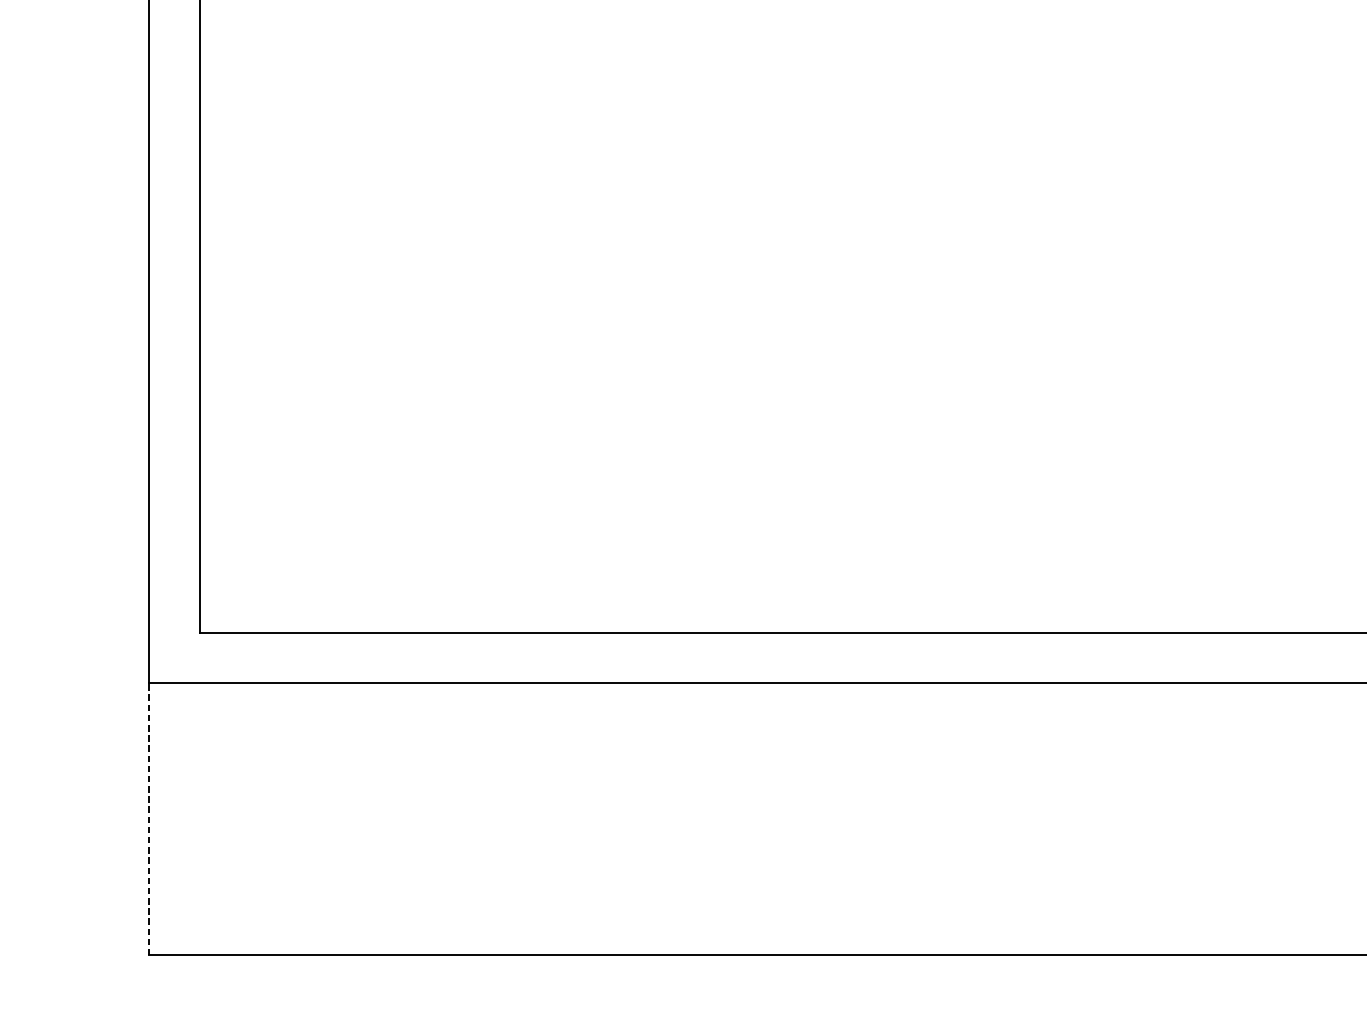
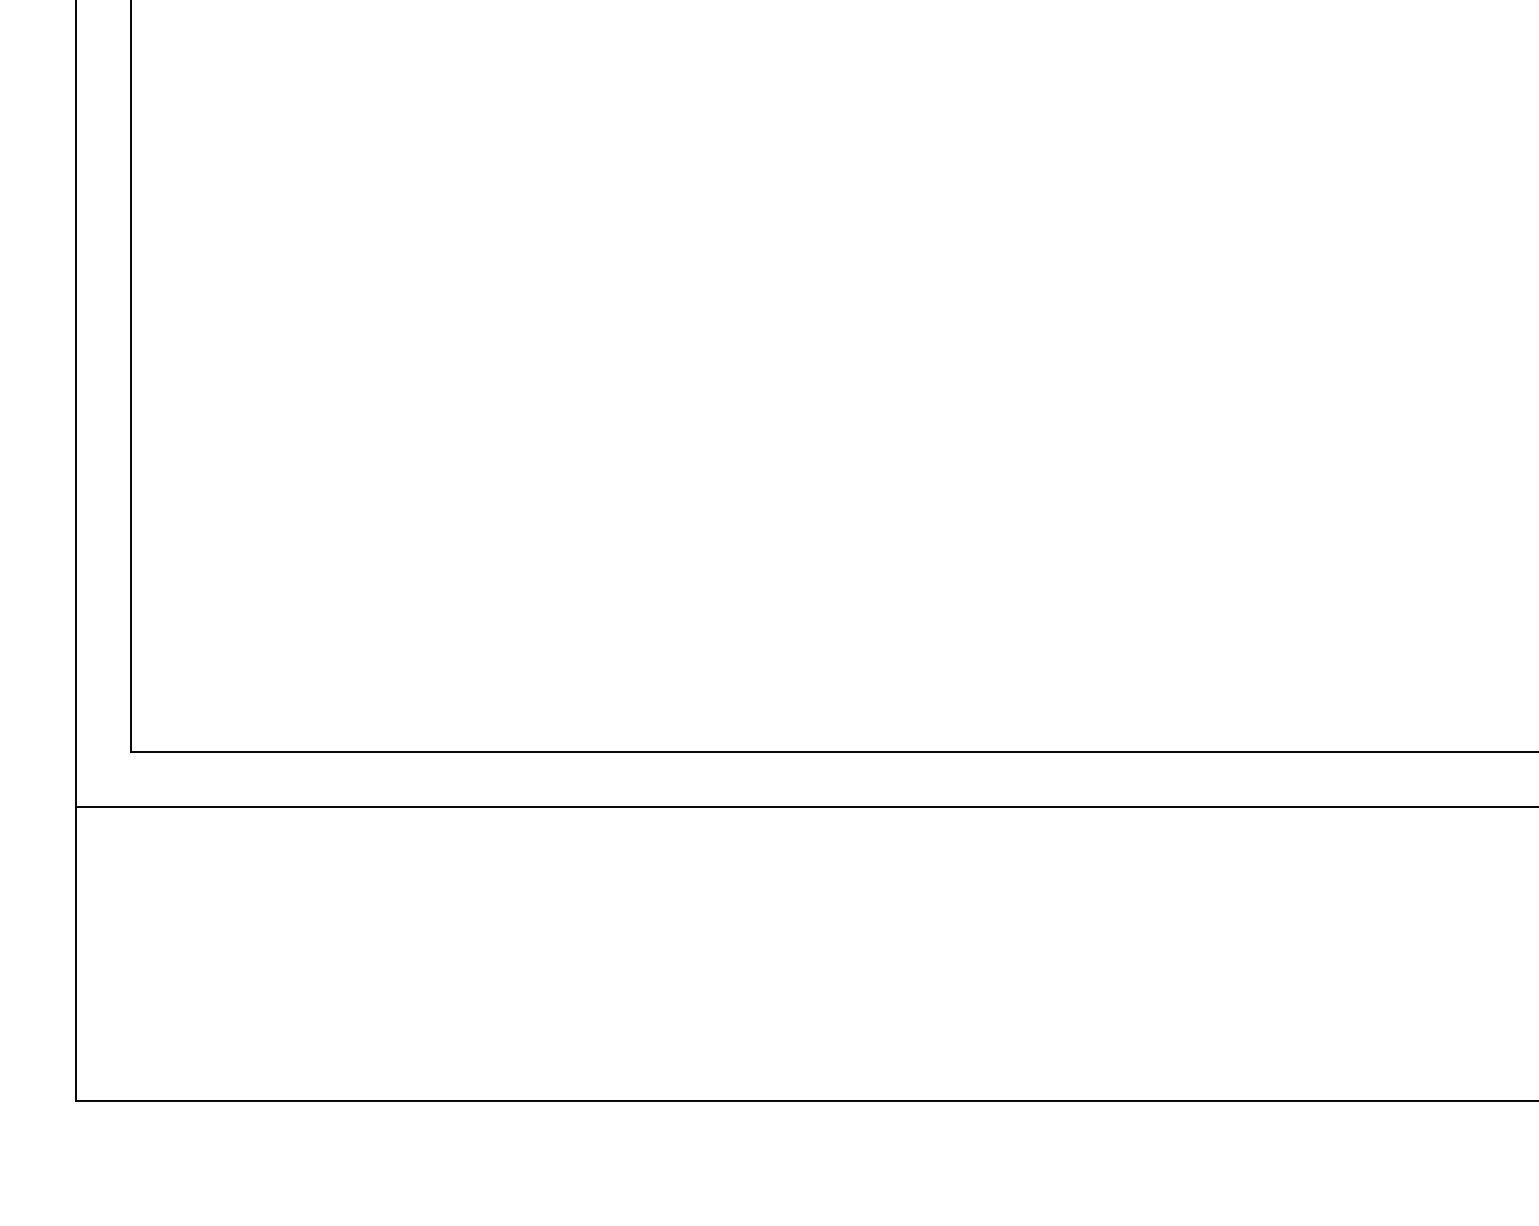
line: (148, 819) -> (76, 954), dashed -> solid

